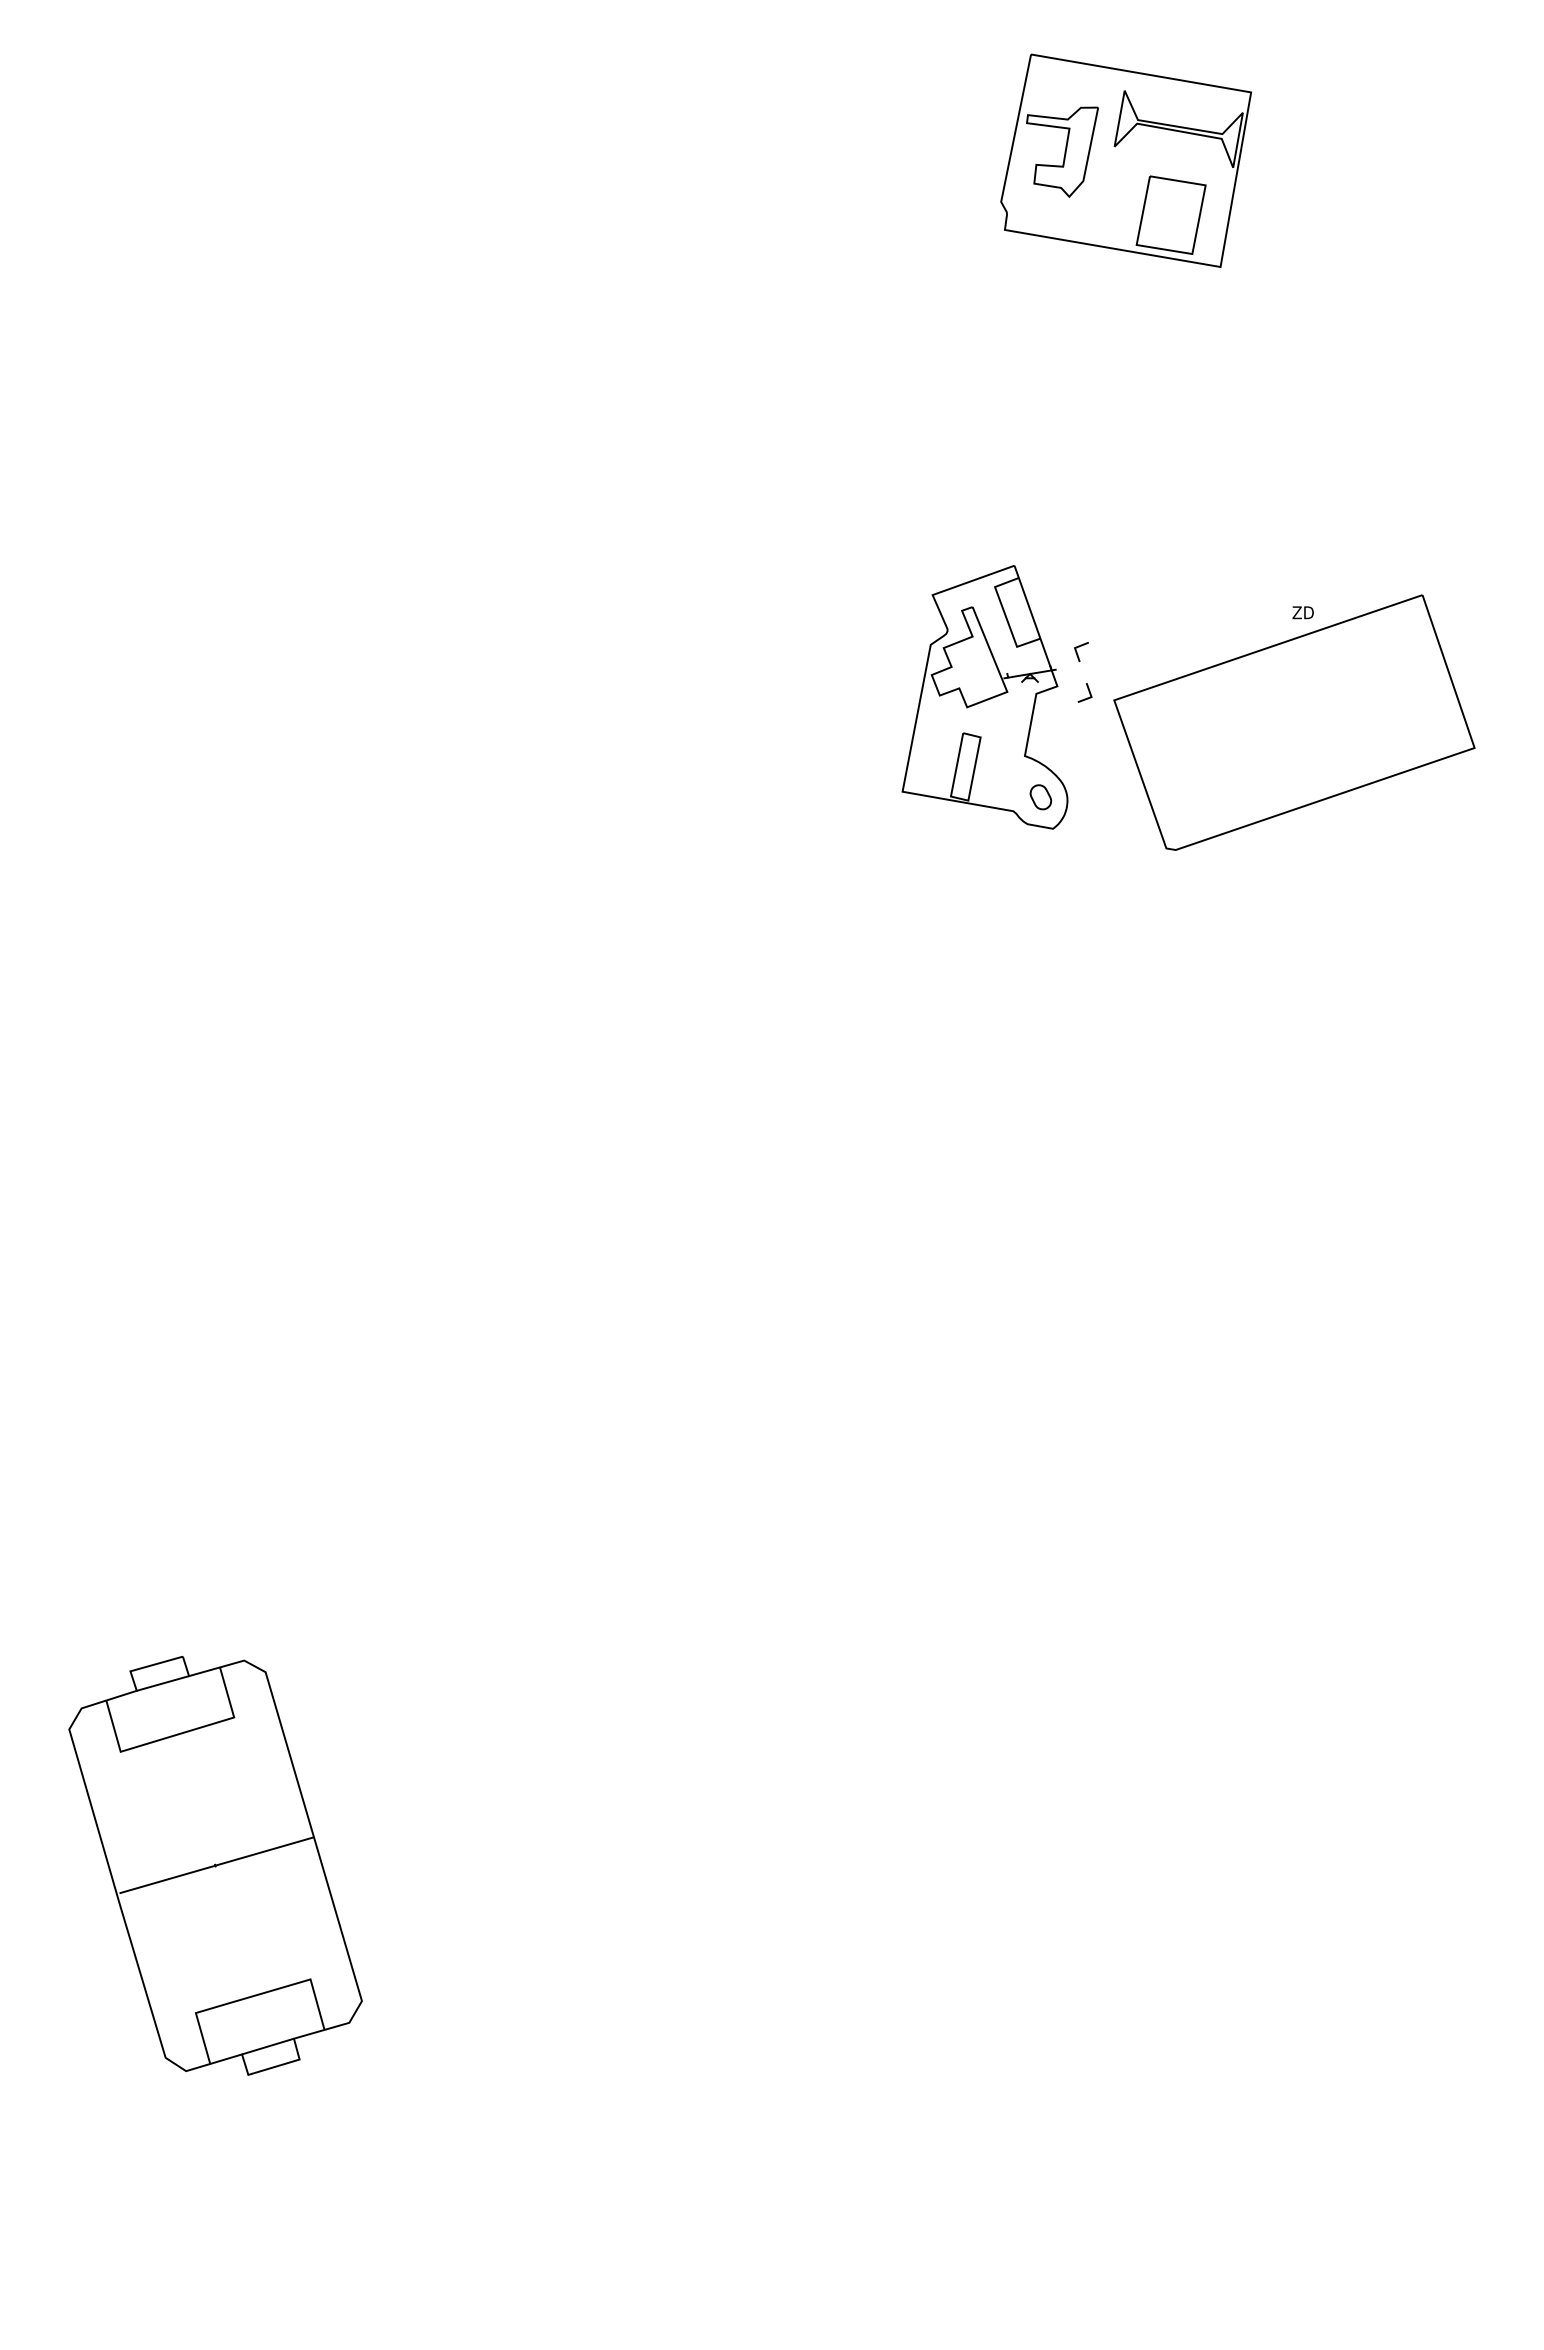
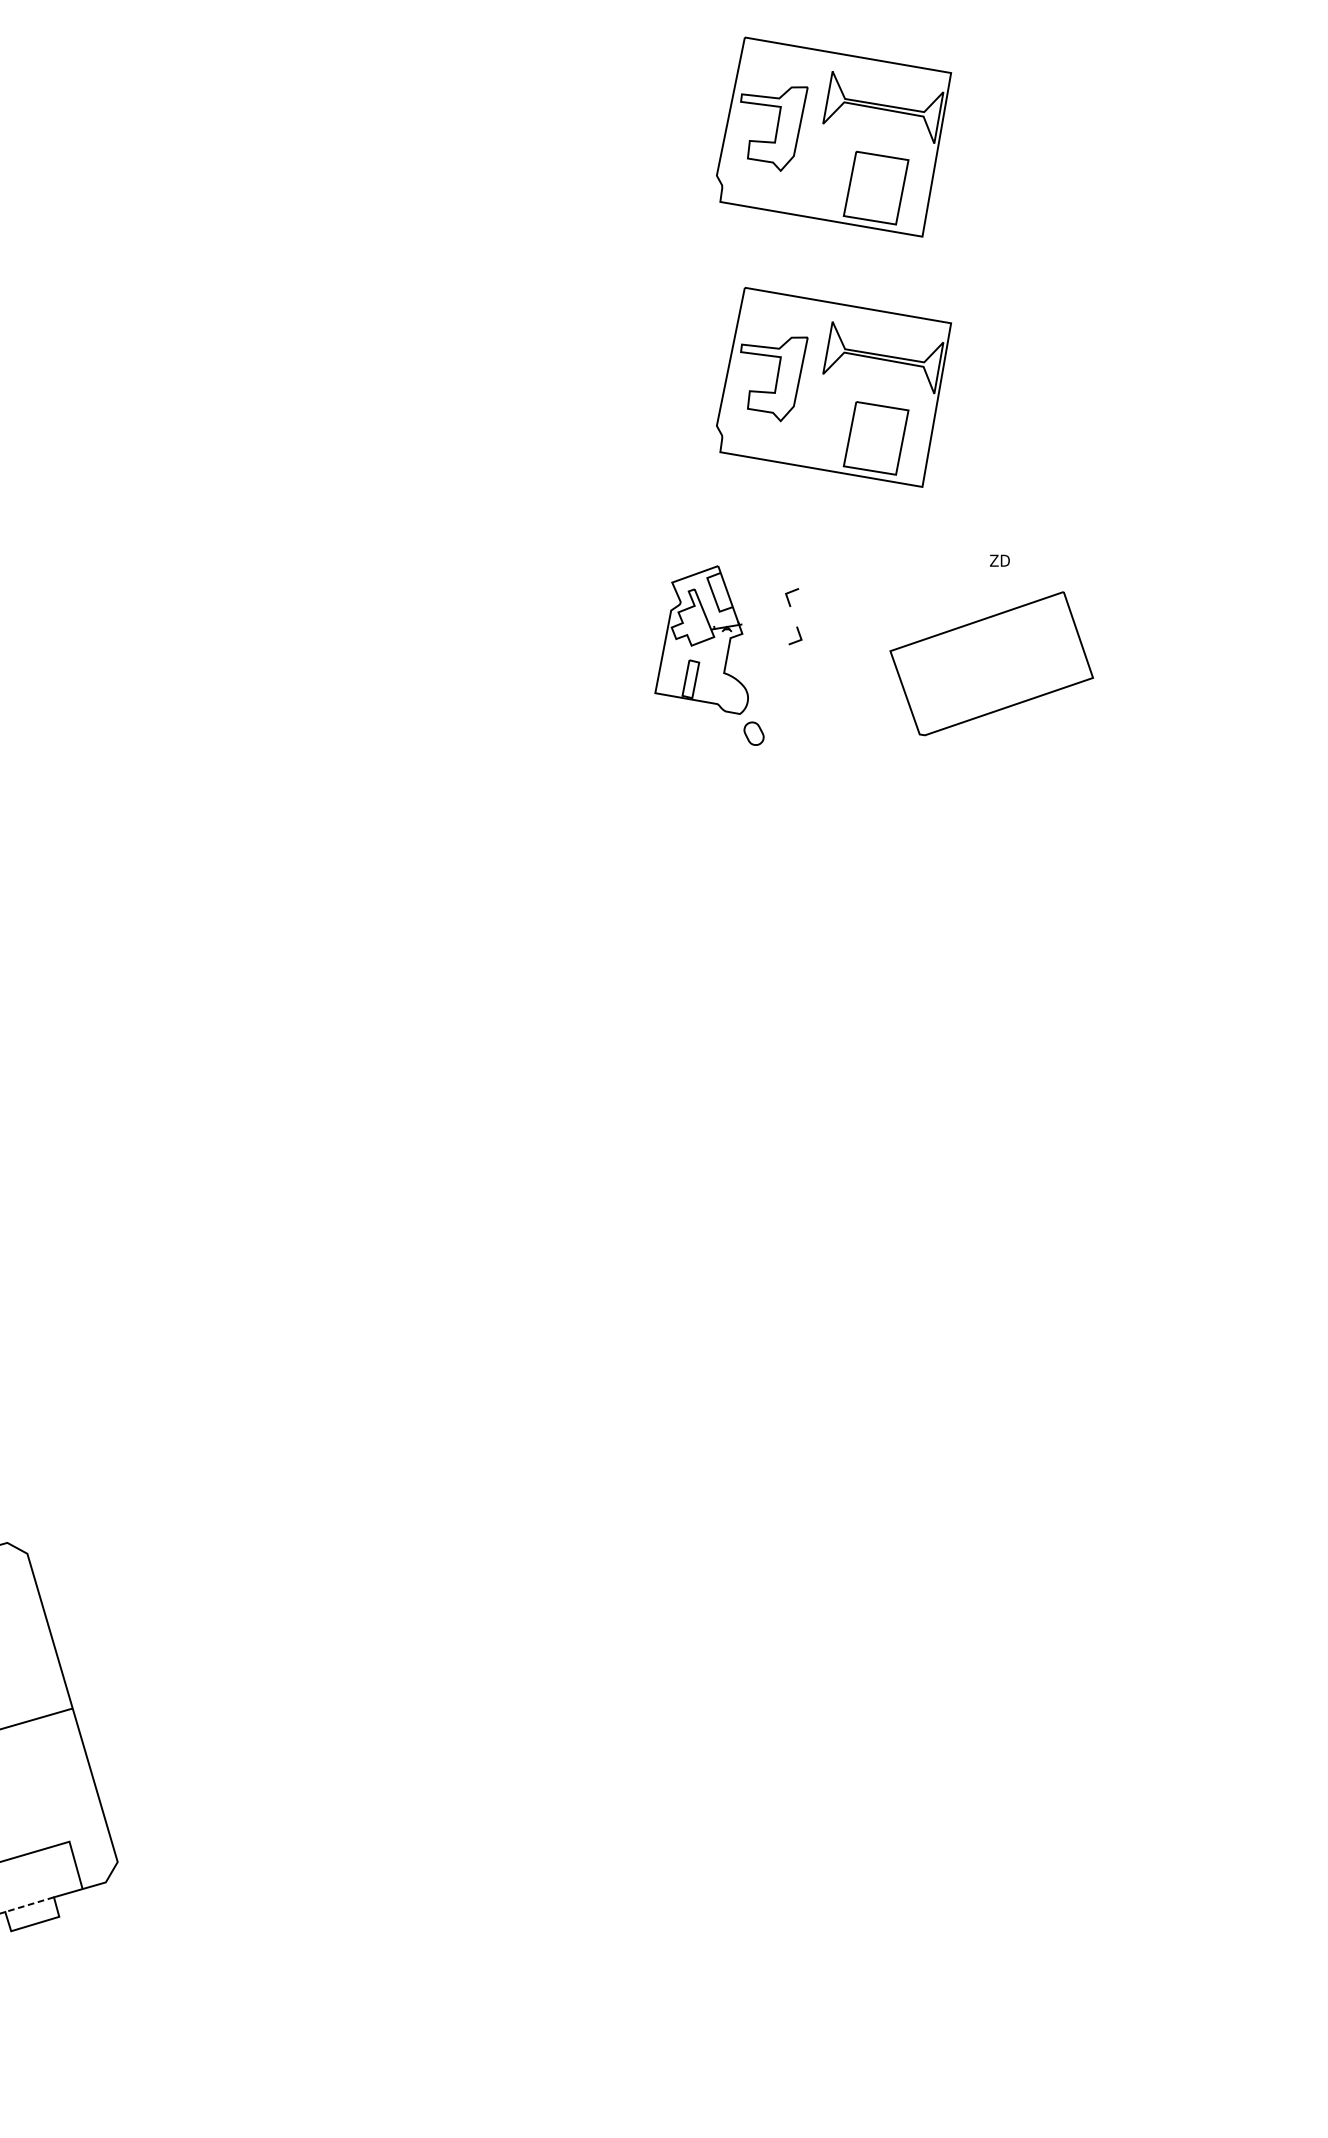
part: (1125, 427) -> (833, 387), added
part: (984, 697) -> (701, 640), size x0.6
part: (1294, 722) -> (991, 663), size x0.6
line: (267, 2046) -> (29, 1904), solid -> dashed

